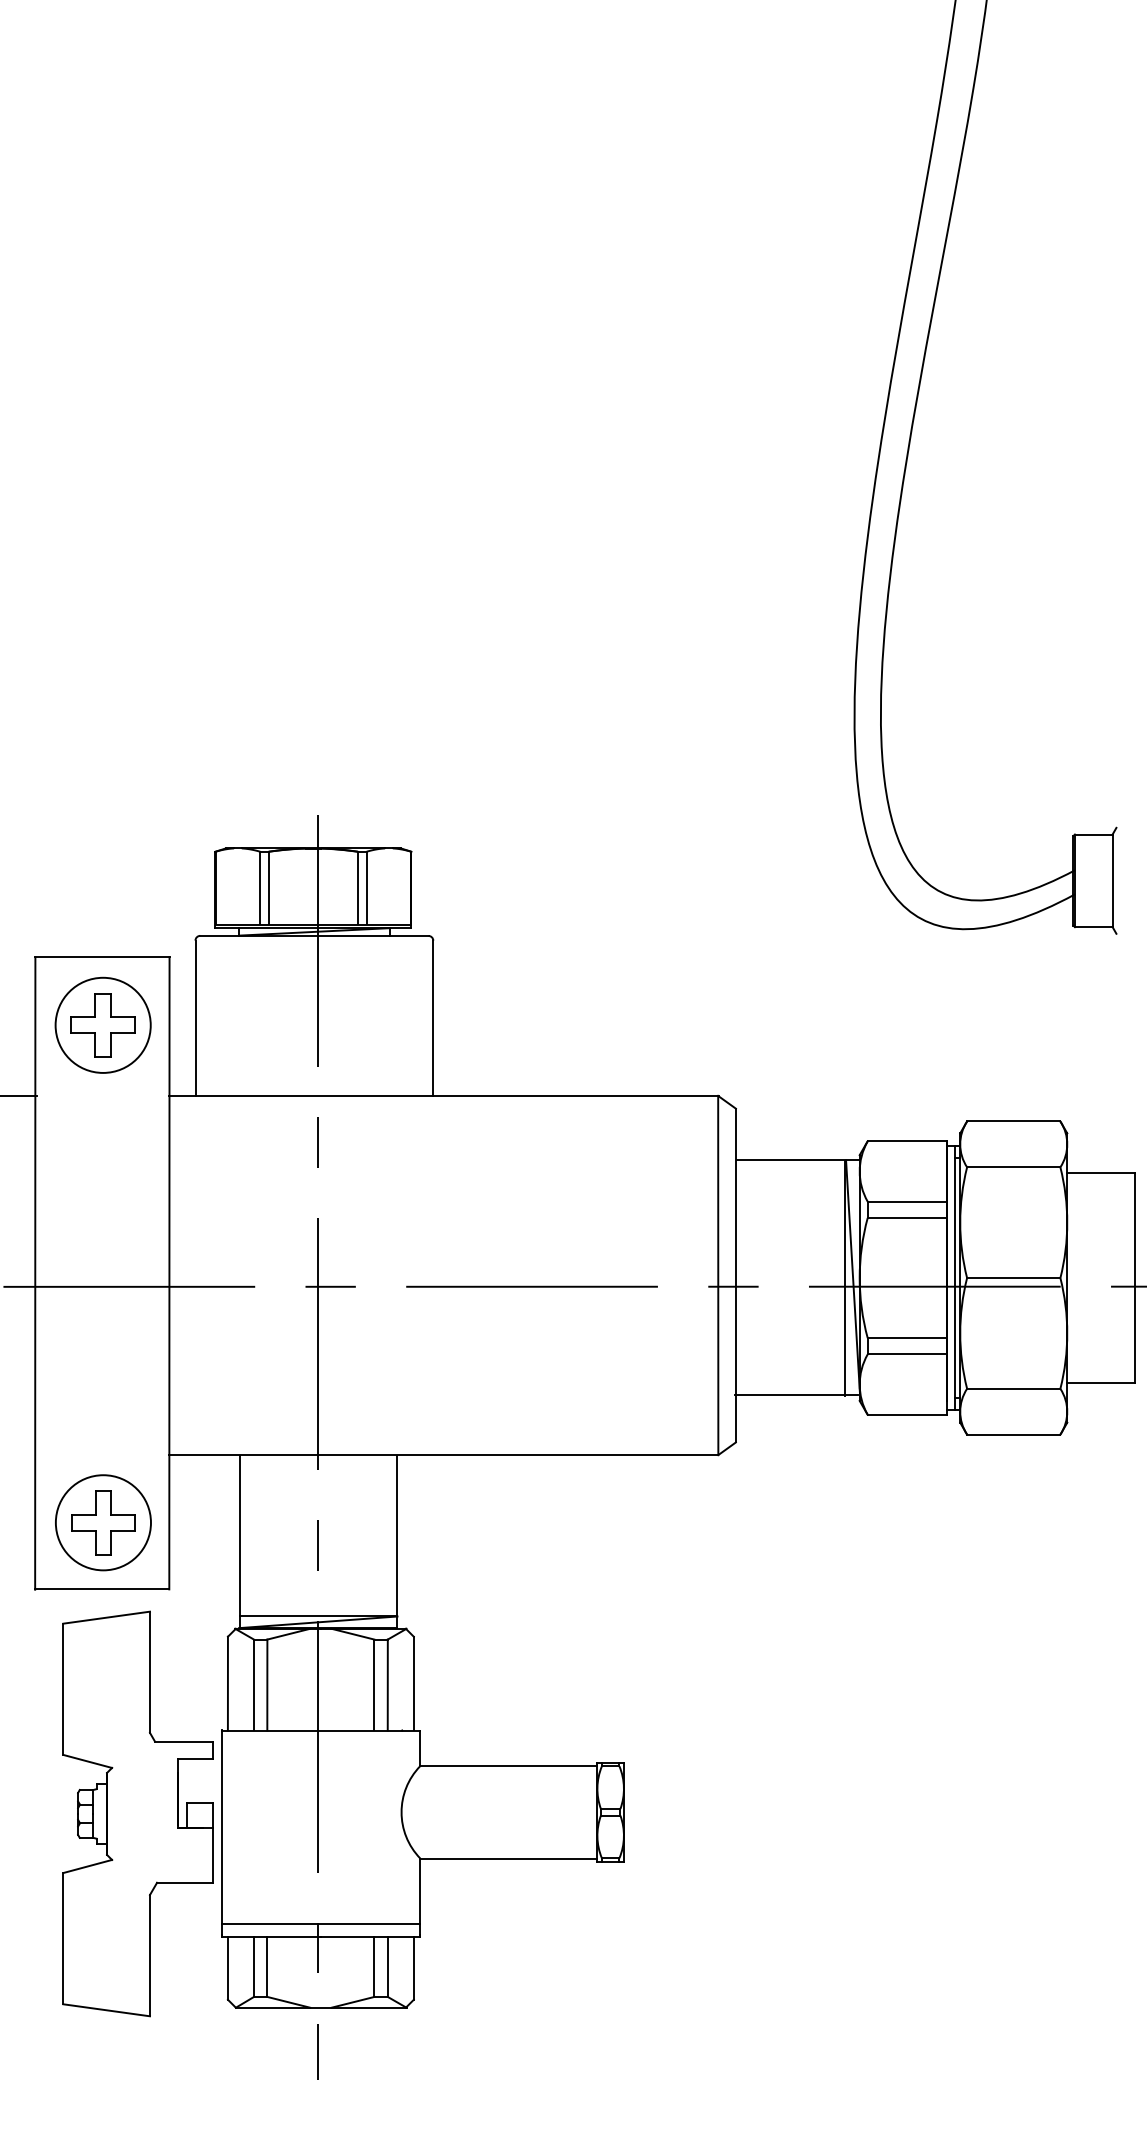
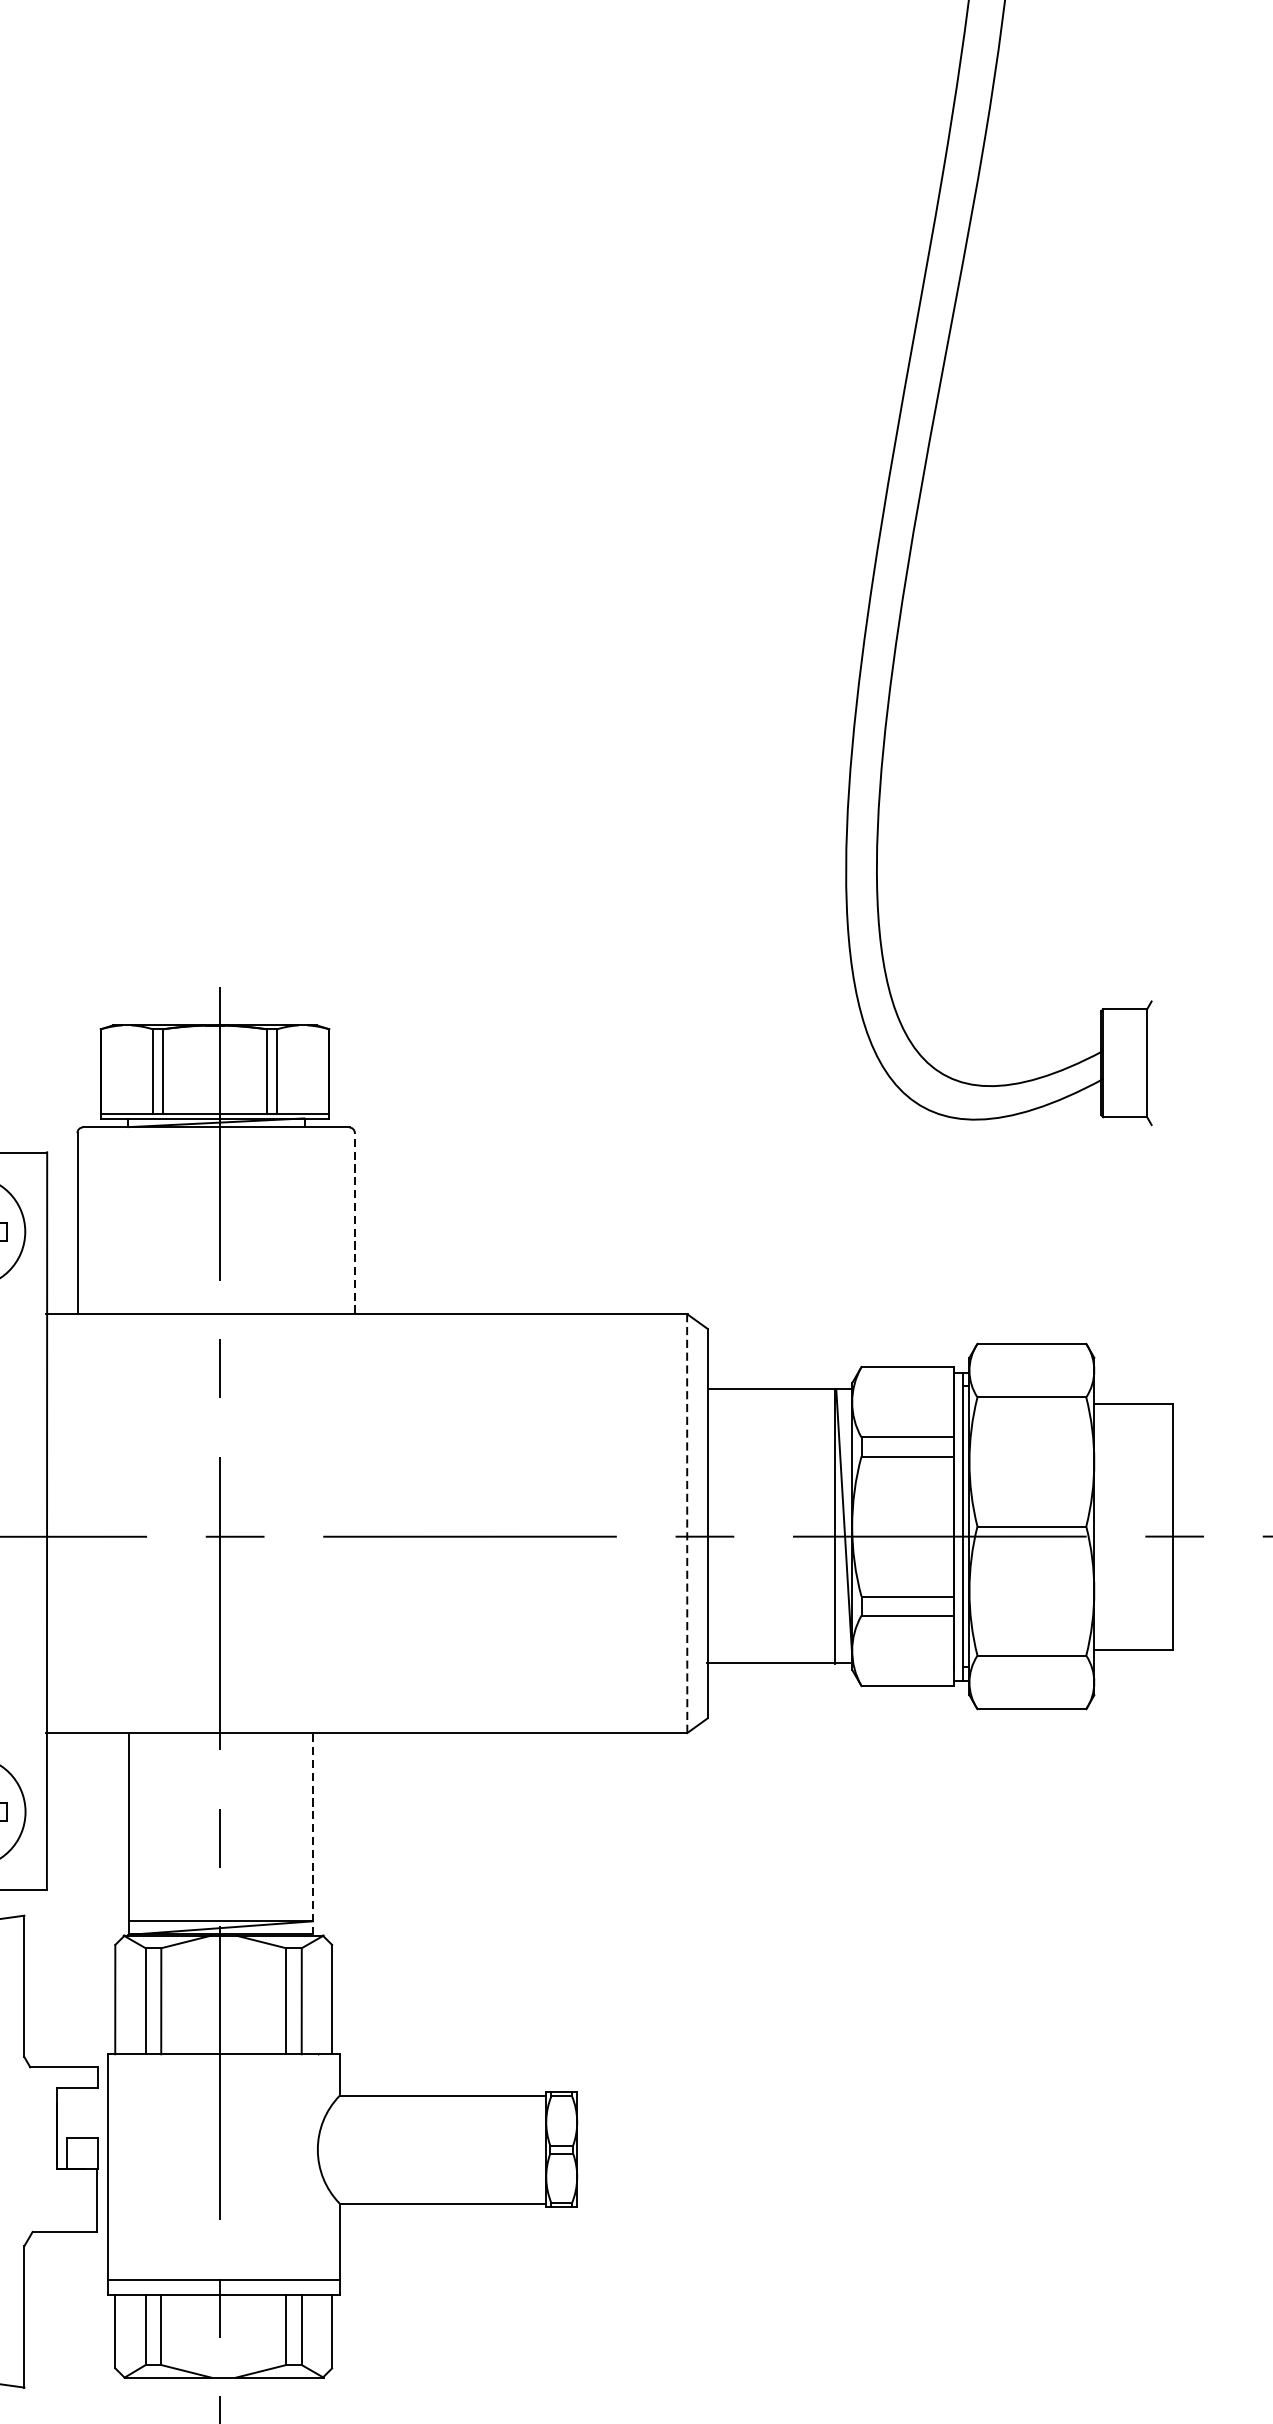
line: (433, 1018) -> (355, 1223), solid -> dashed
line: (718, 1275) -> (687, 1523), solid -> dashed
line: (397, 1541) -> (313, 1833), solid -> dashed

